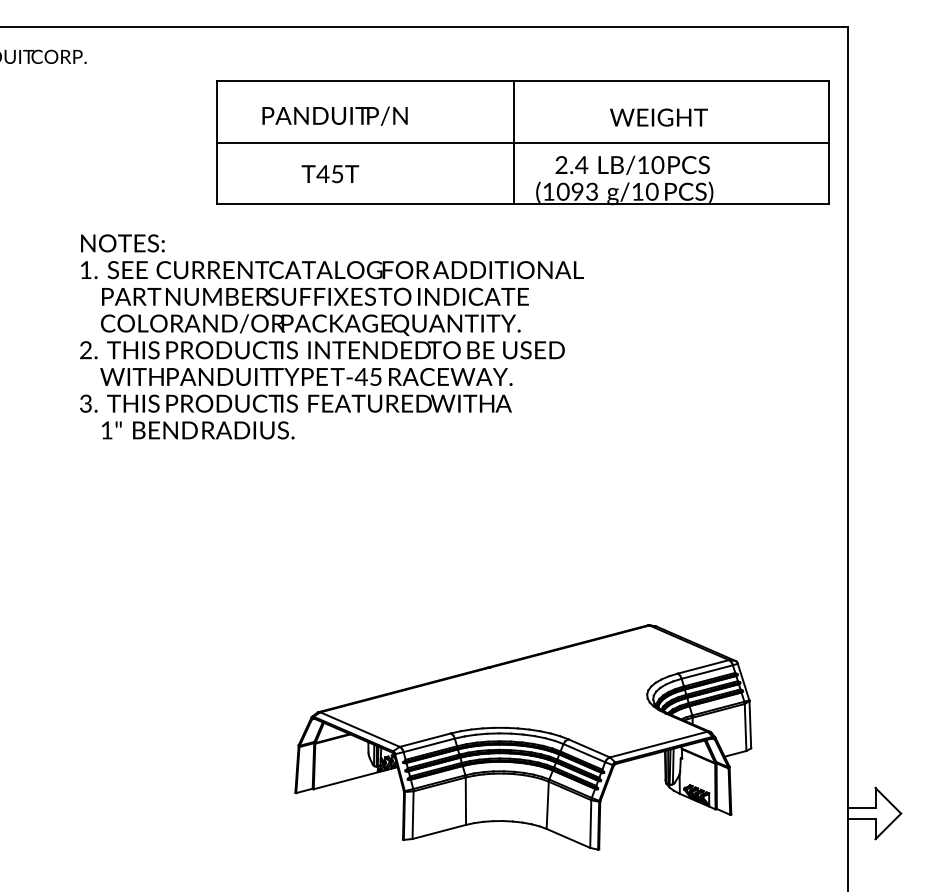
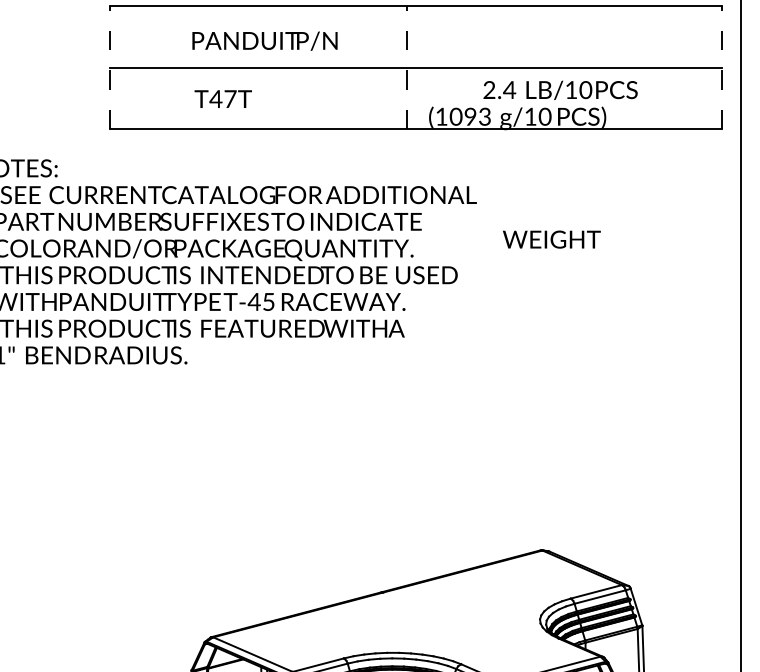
text: (334, 115) -> (264, 40), moved
text: (658, 117) -> (551, 239), moved
line: (217, 142) -> (110, 67), solid -> dashed
line: (514, 142) -> (407, 67), solid -> dashed
line: (828, 142) -> (721, 67), solid -> dashed
text: (632, 164) -> (560, 89), moved
text: (337, 174) -> (230, 99), T45T -> T47T

